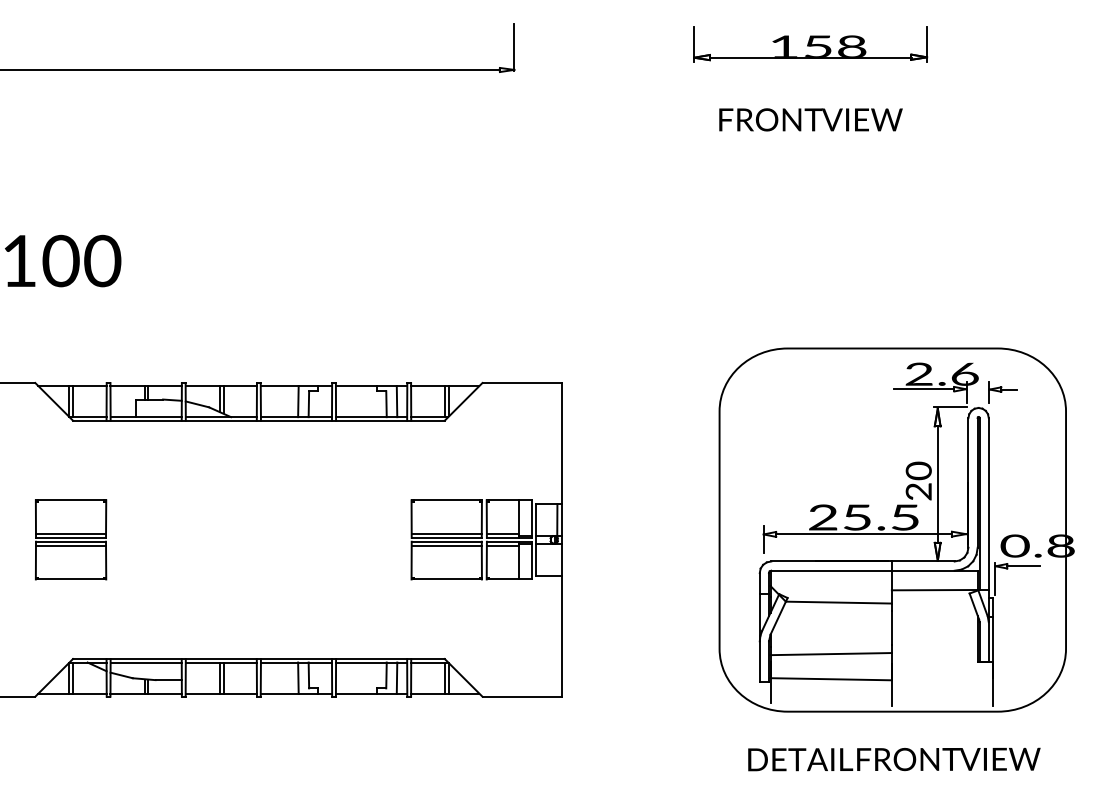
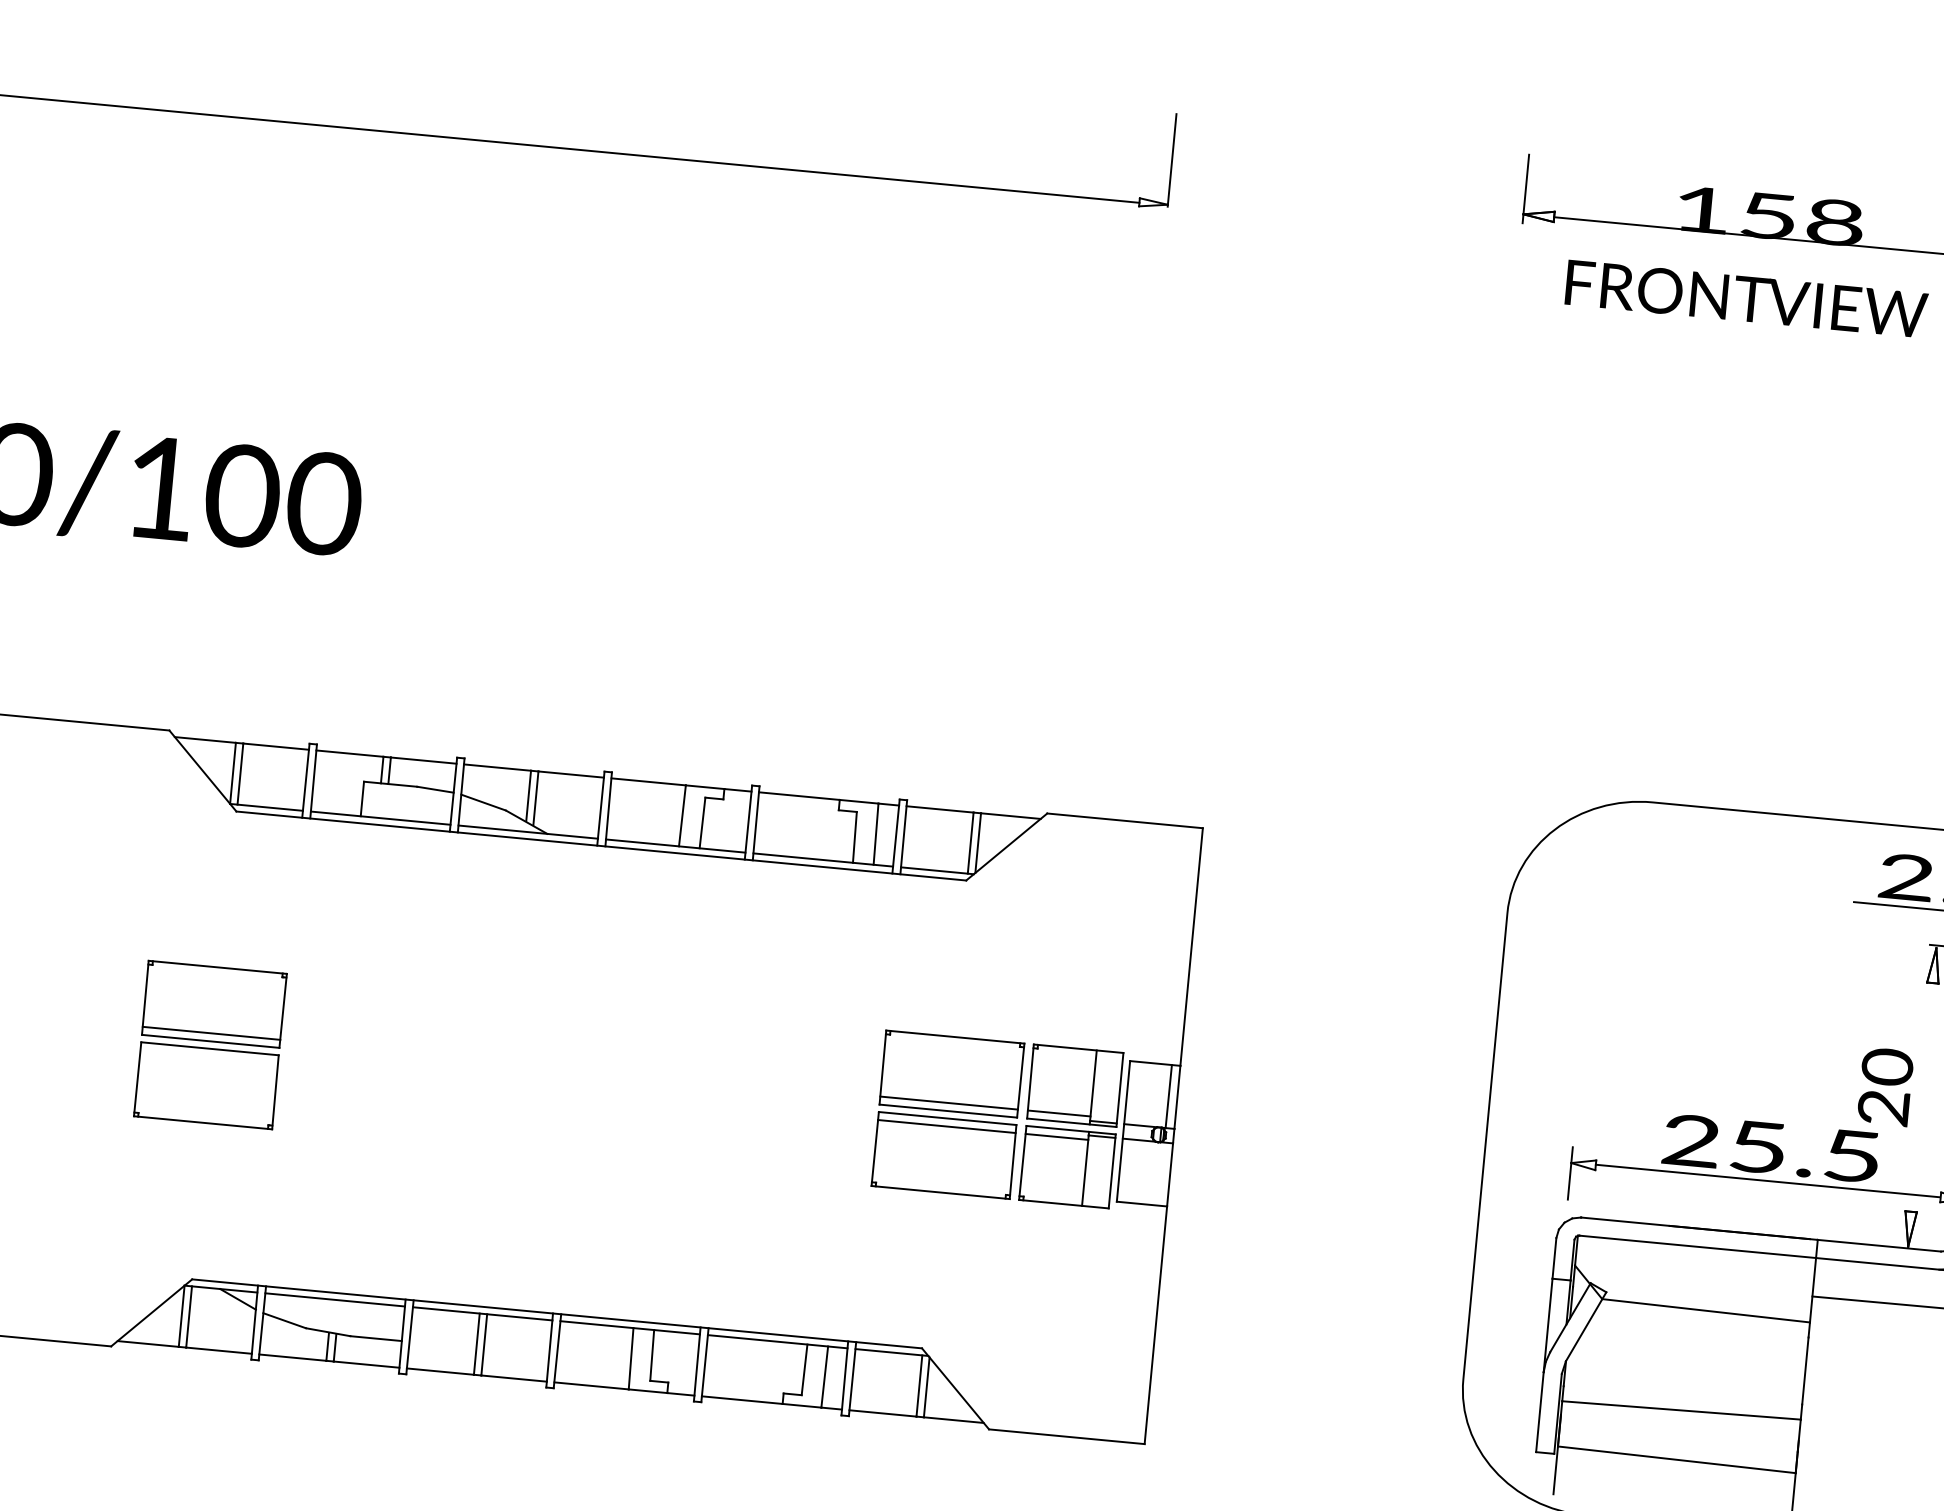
text: (810, 119) -> (1745, 298), moved
line: (937, 484) -> (1921, 1097), removed
line: (71, 545) -> (210, 1056), removed

